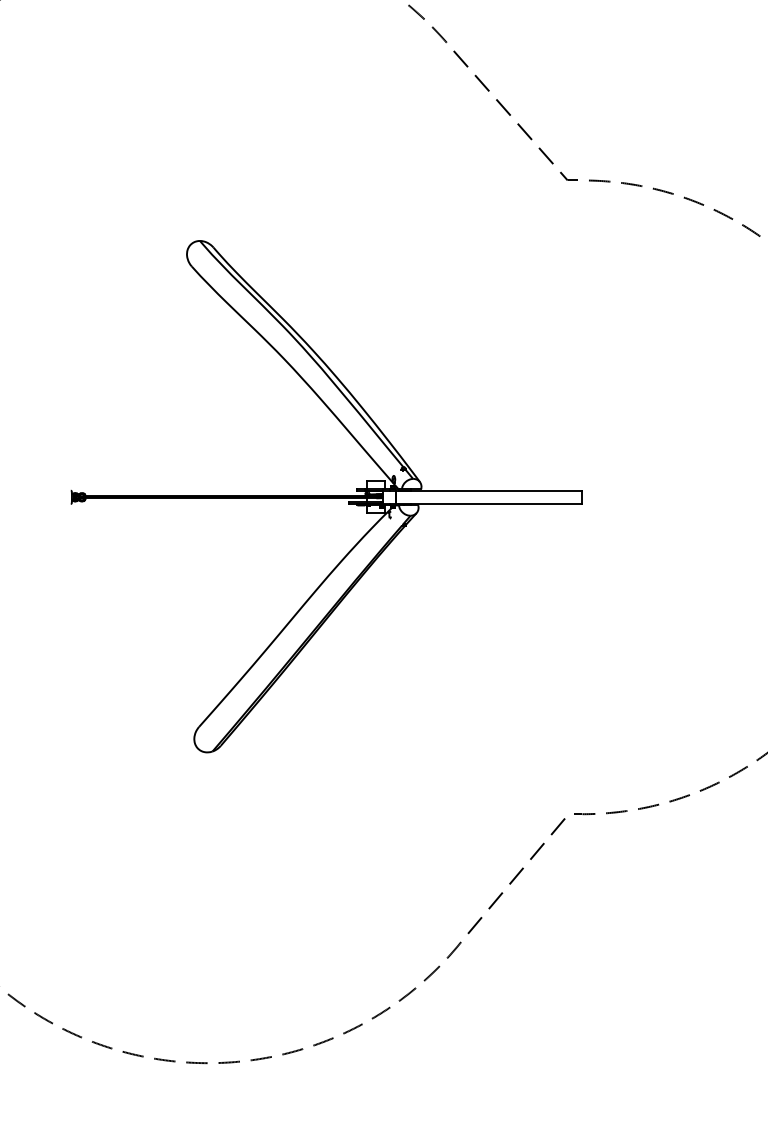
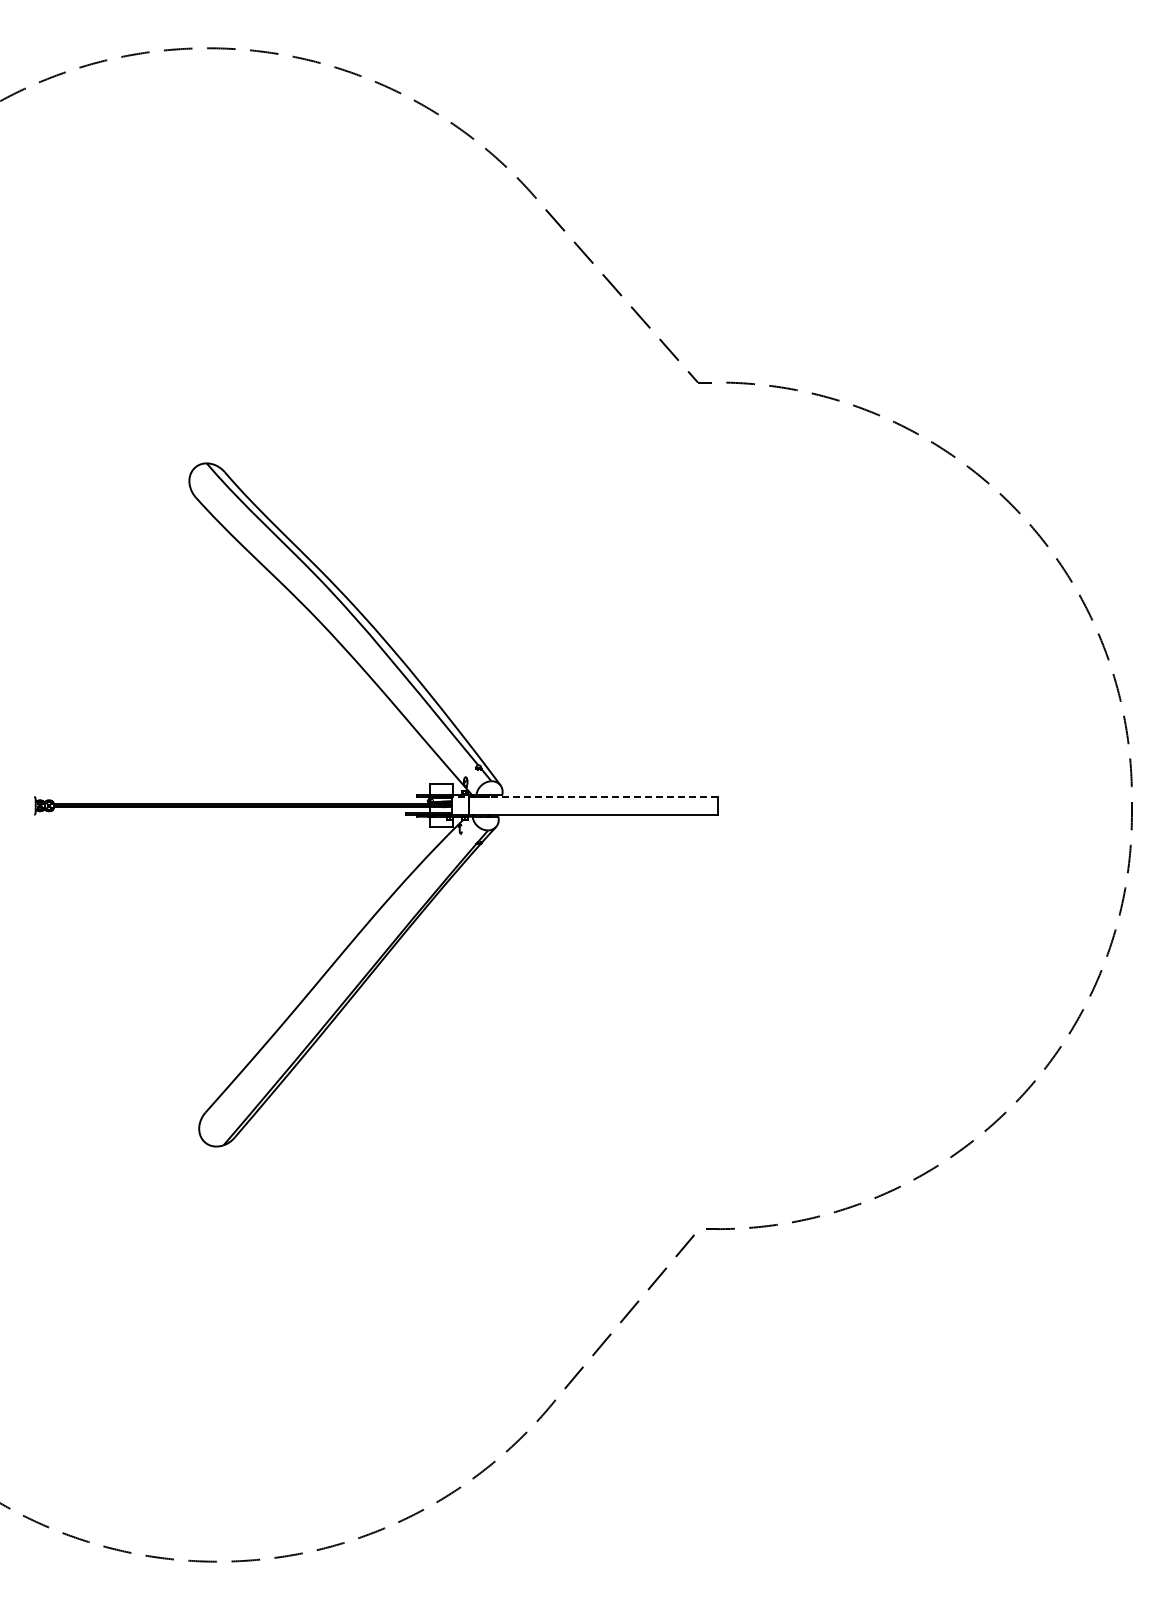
line: (482, 490) -> (584, 796), solid -> dashed

